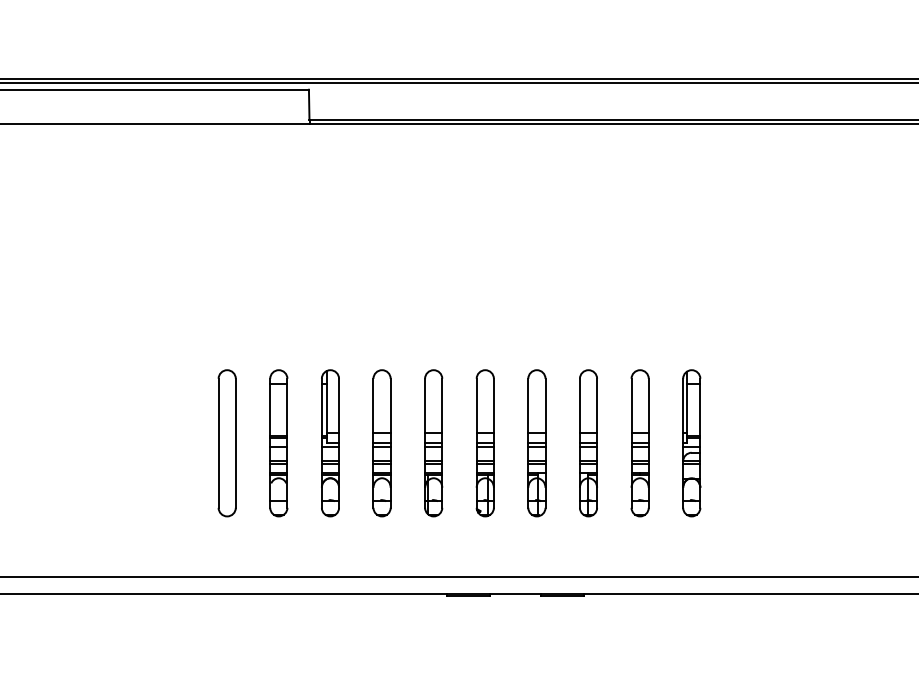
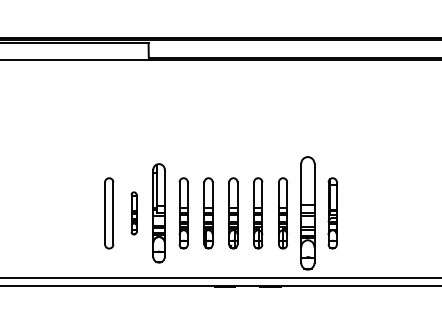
part: (277, 443) -> (133, 213), size x0.6
part: (329, 443) -> (158, 213), size x1.4
part: (639, 443) -> (307, 213), size x1.6

